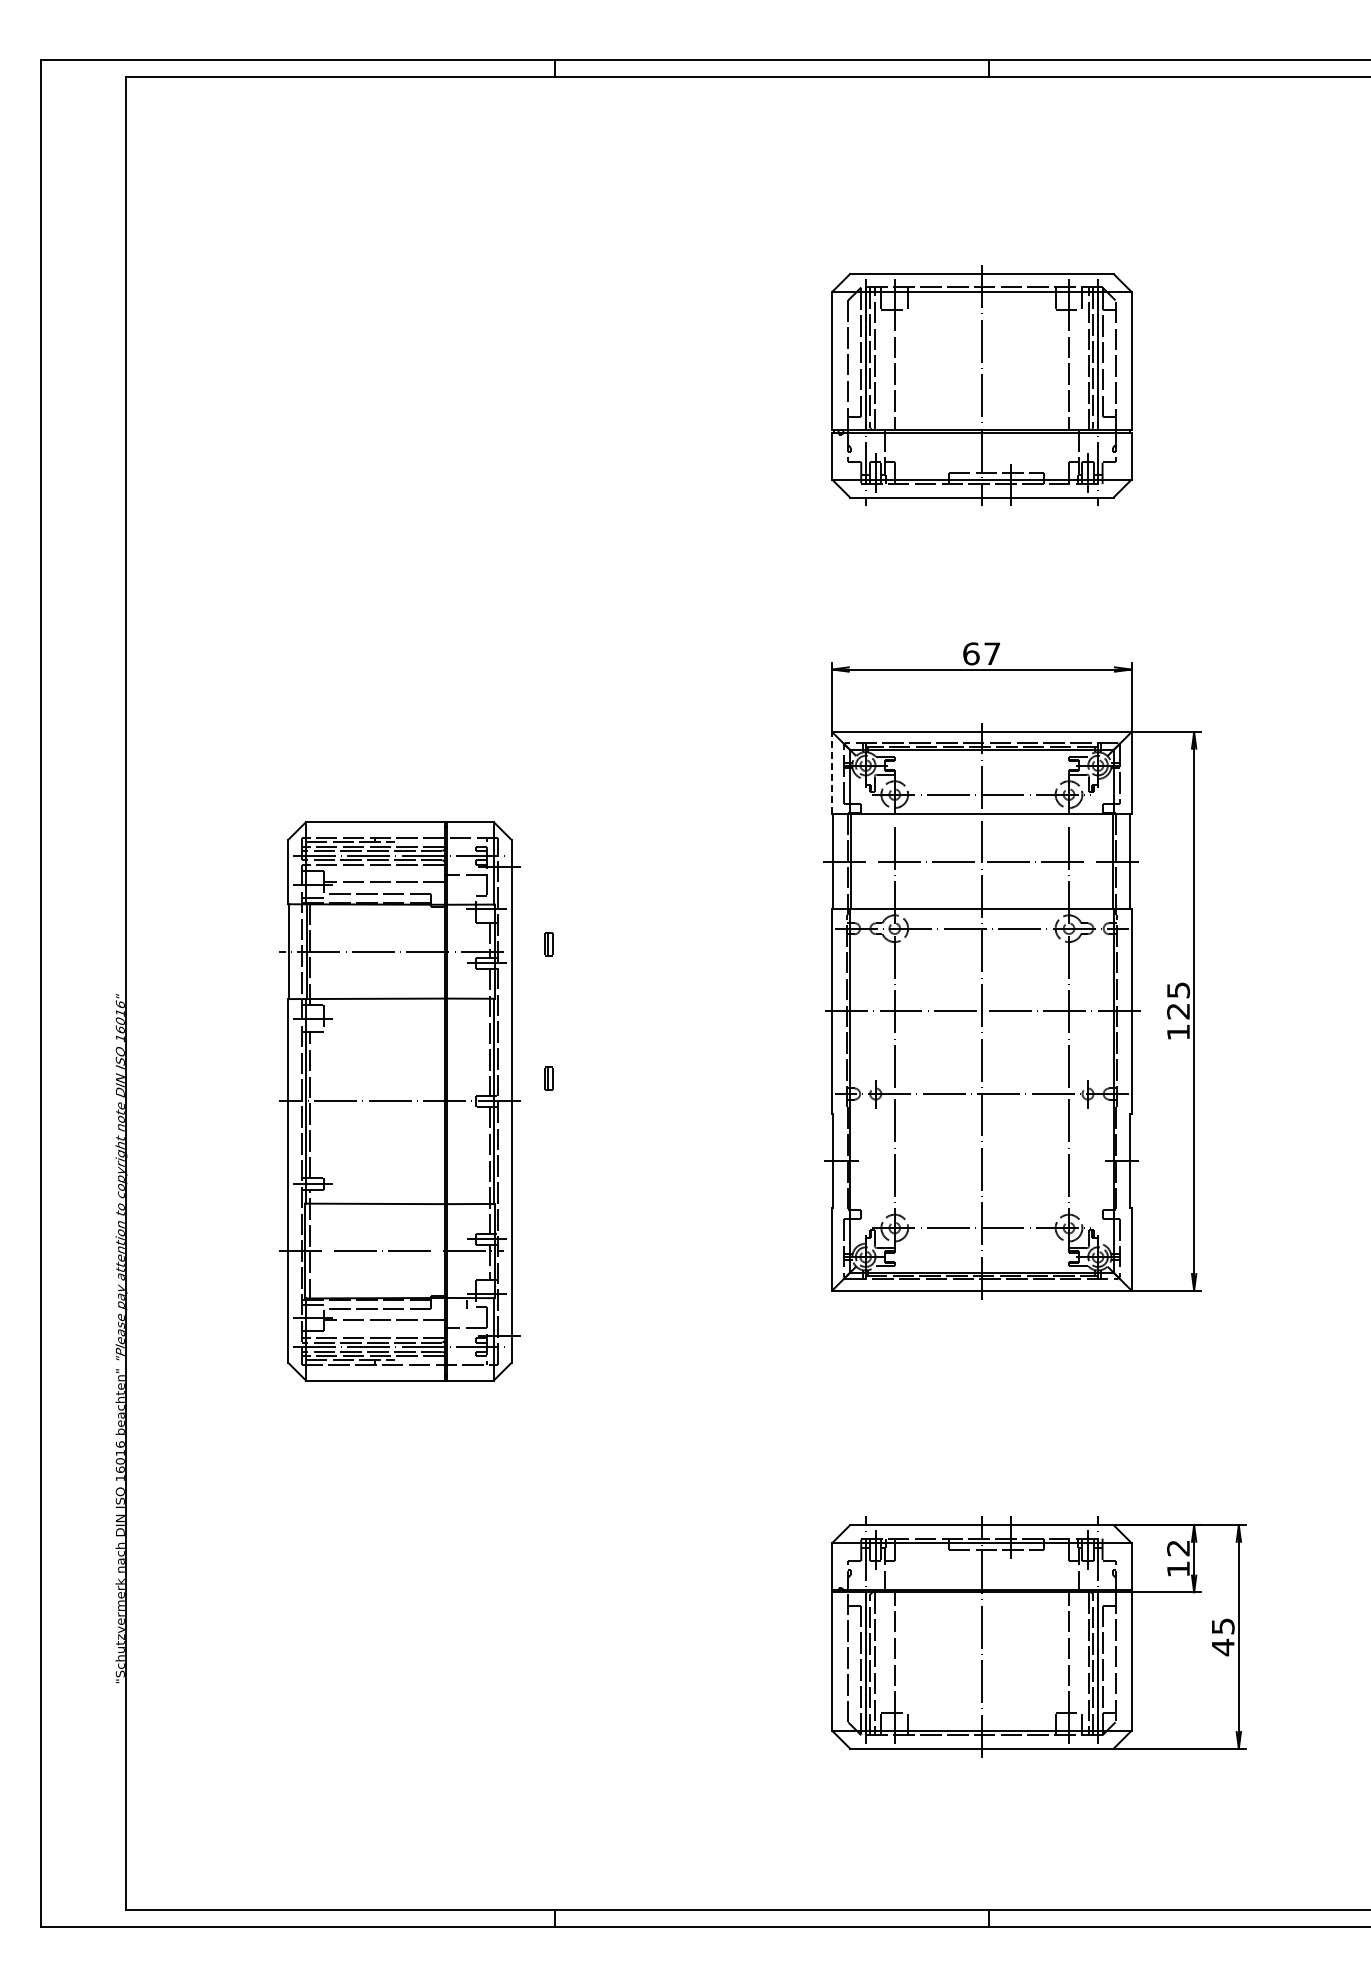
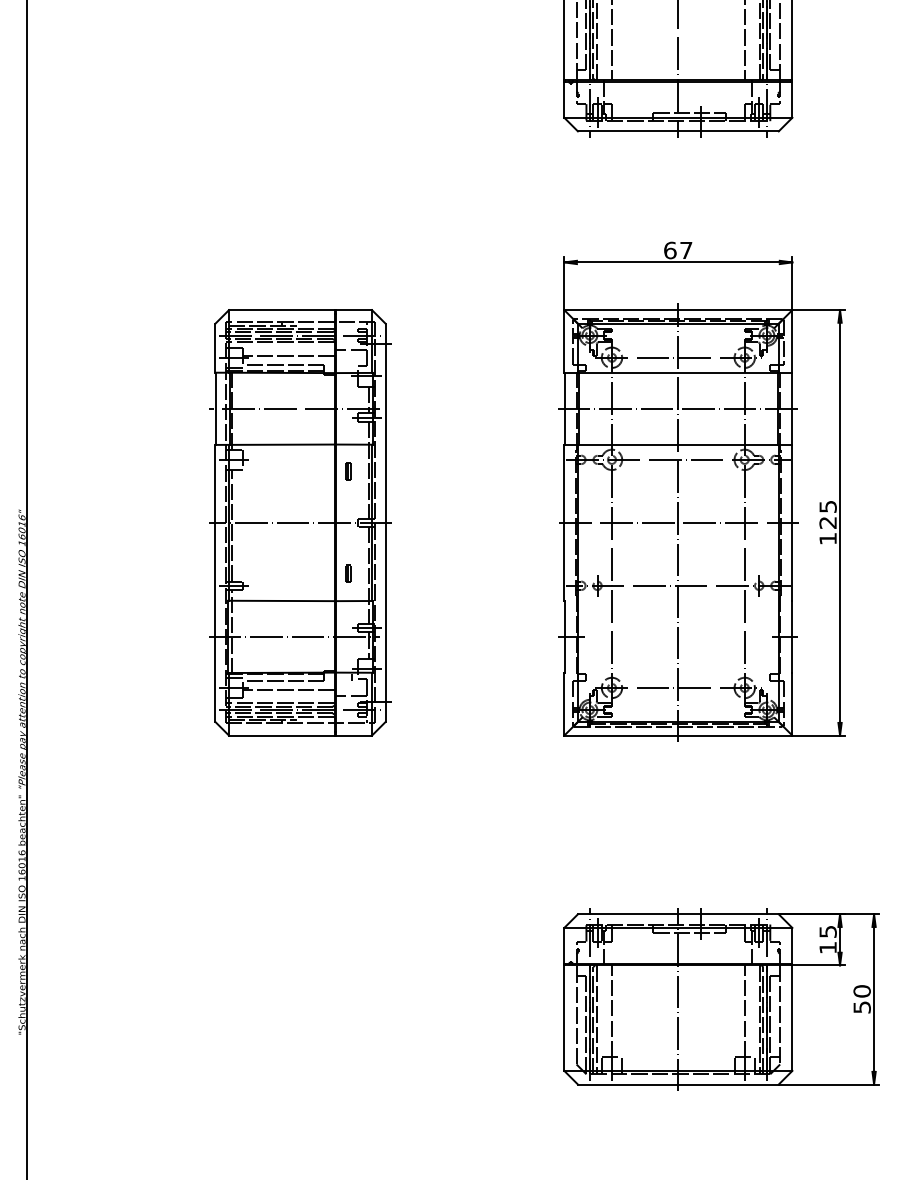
line: (832, 772) -> (564, 340), dashed -> solid
part: (399, 1101) -> (300, 522), moved
text: (1178, 1548) -> (828, 932), 12 -> 15
text: (1222, 1637) -> (861, 999), 45 -> 50

